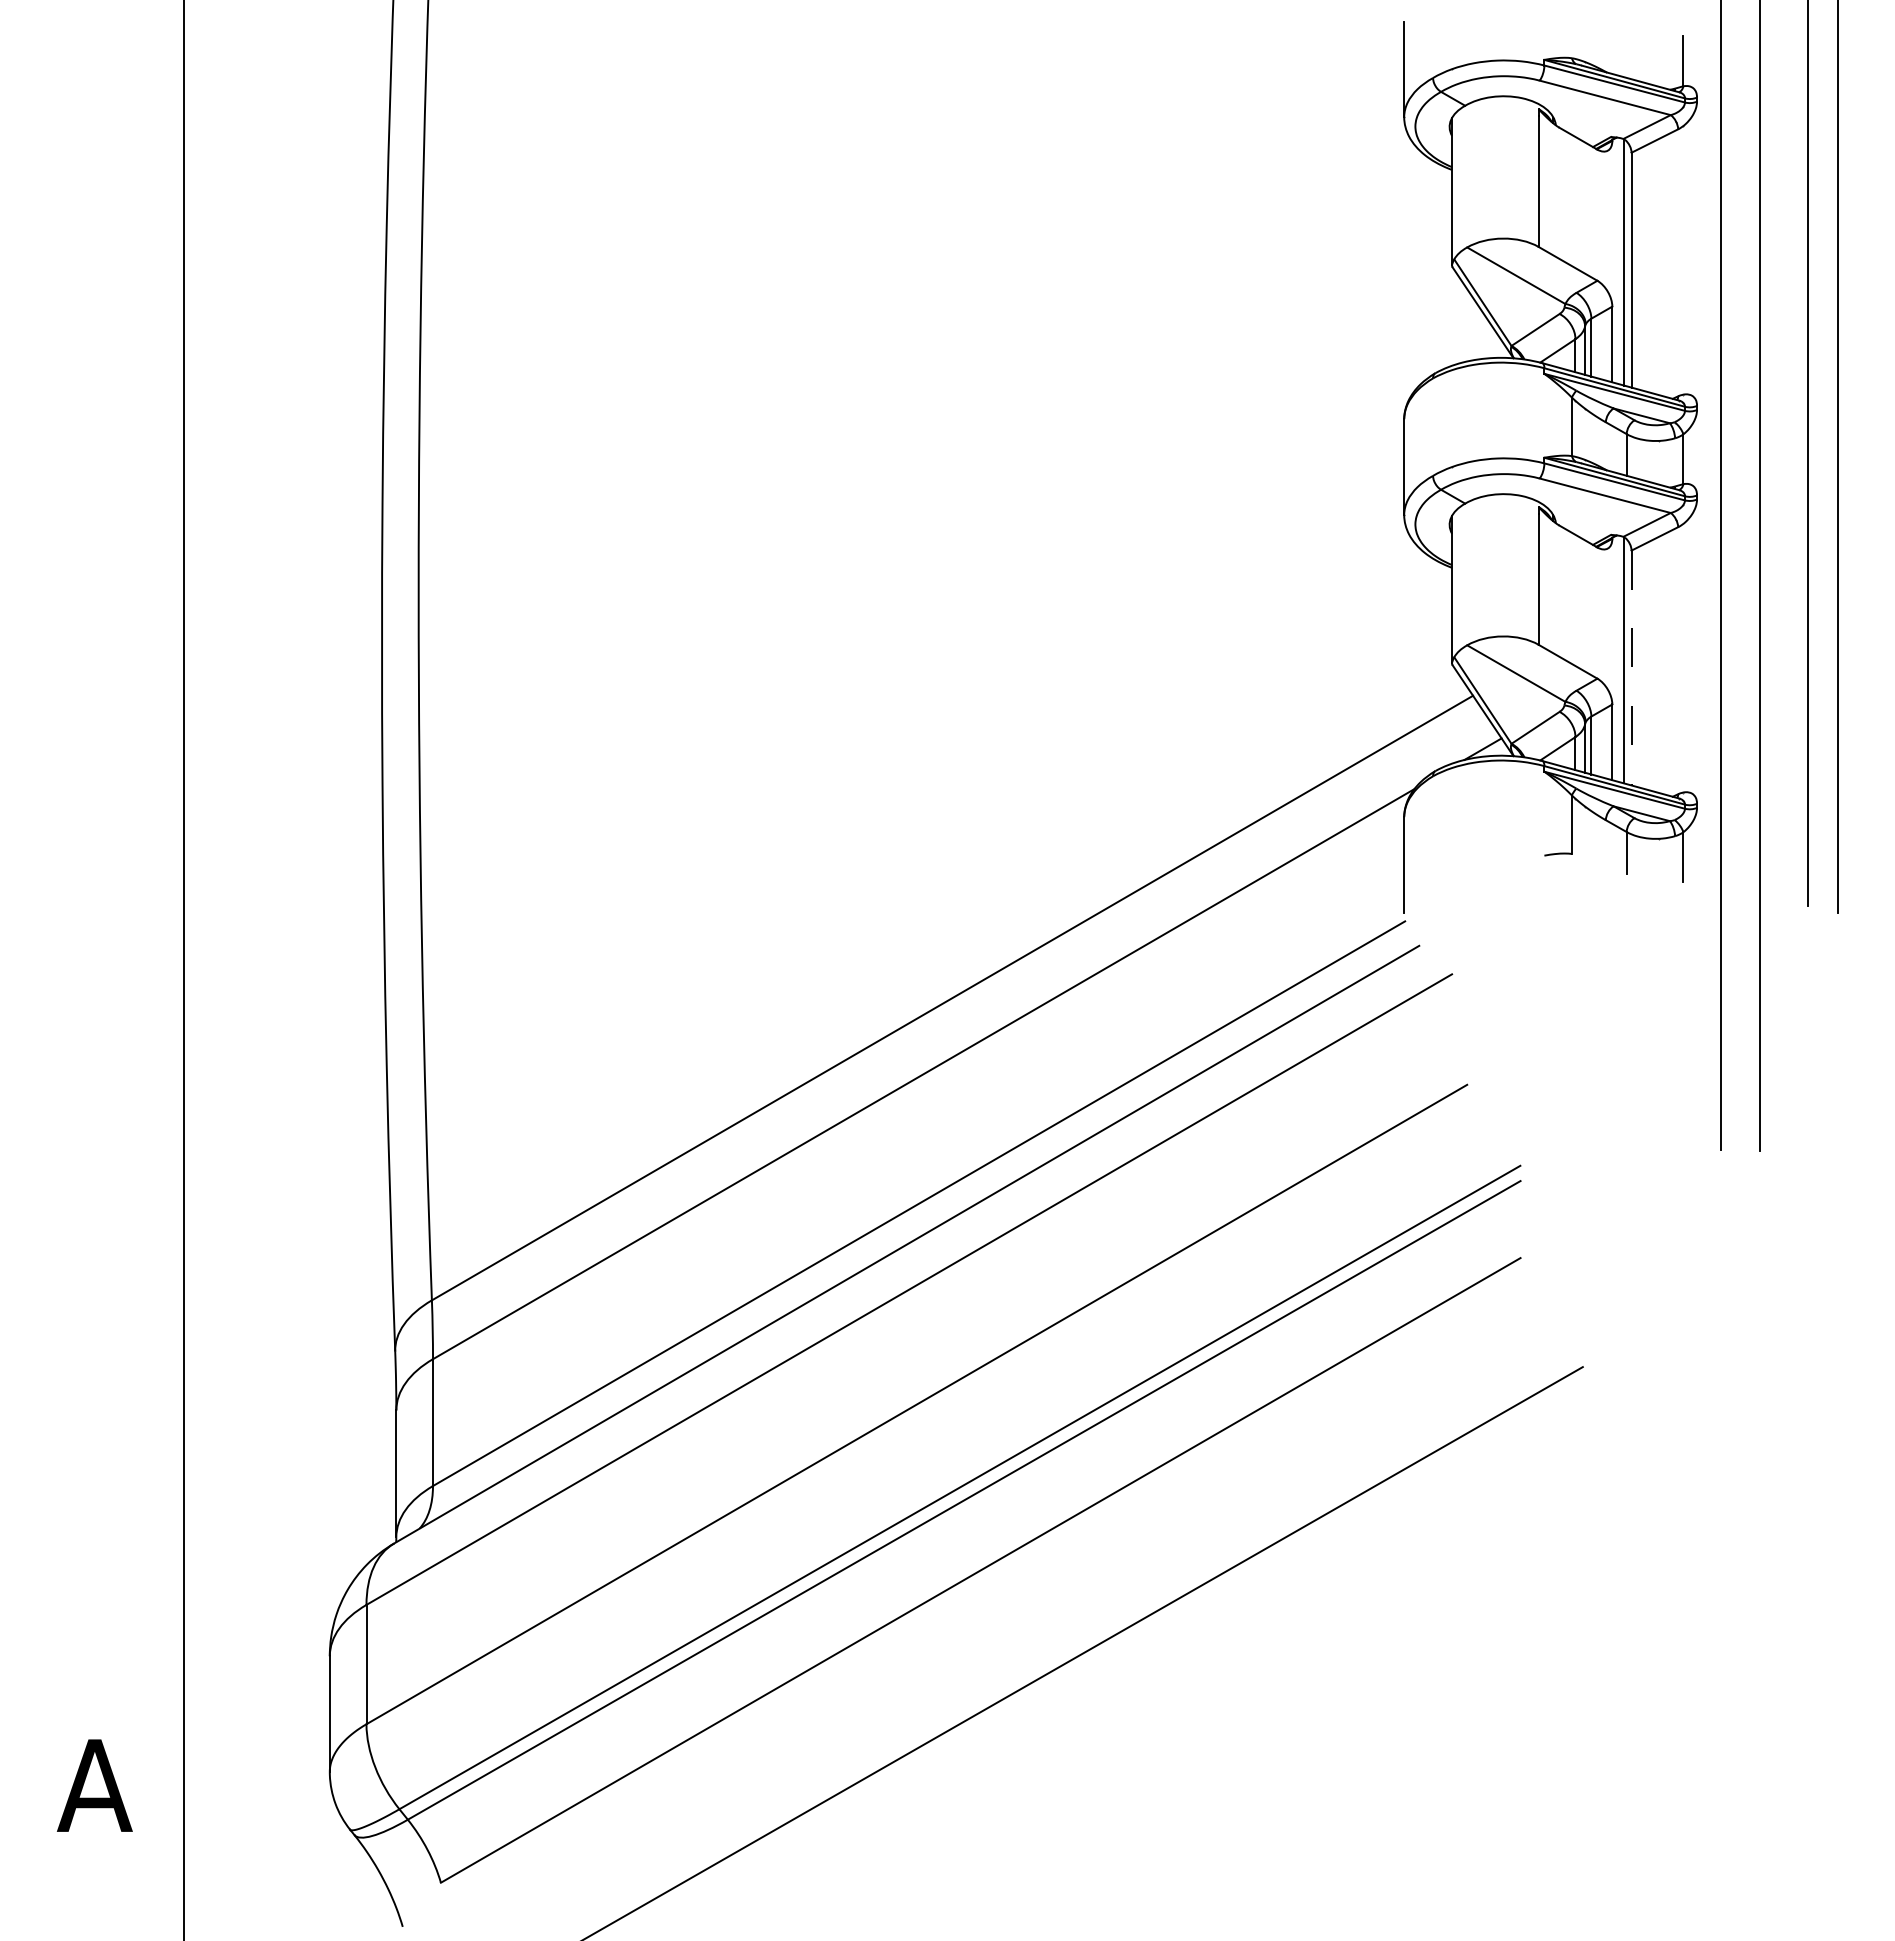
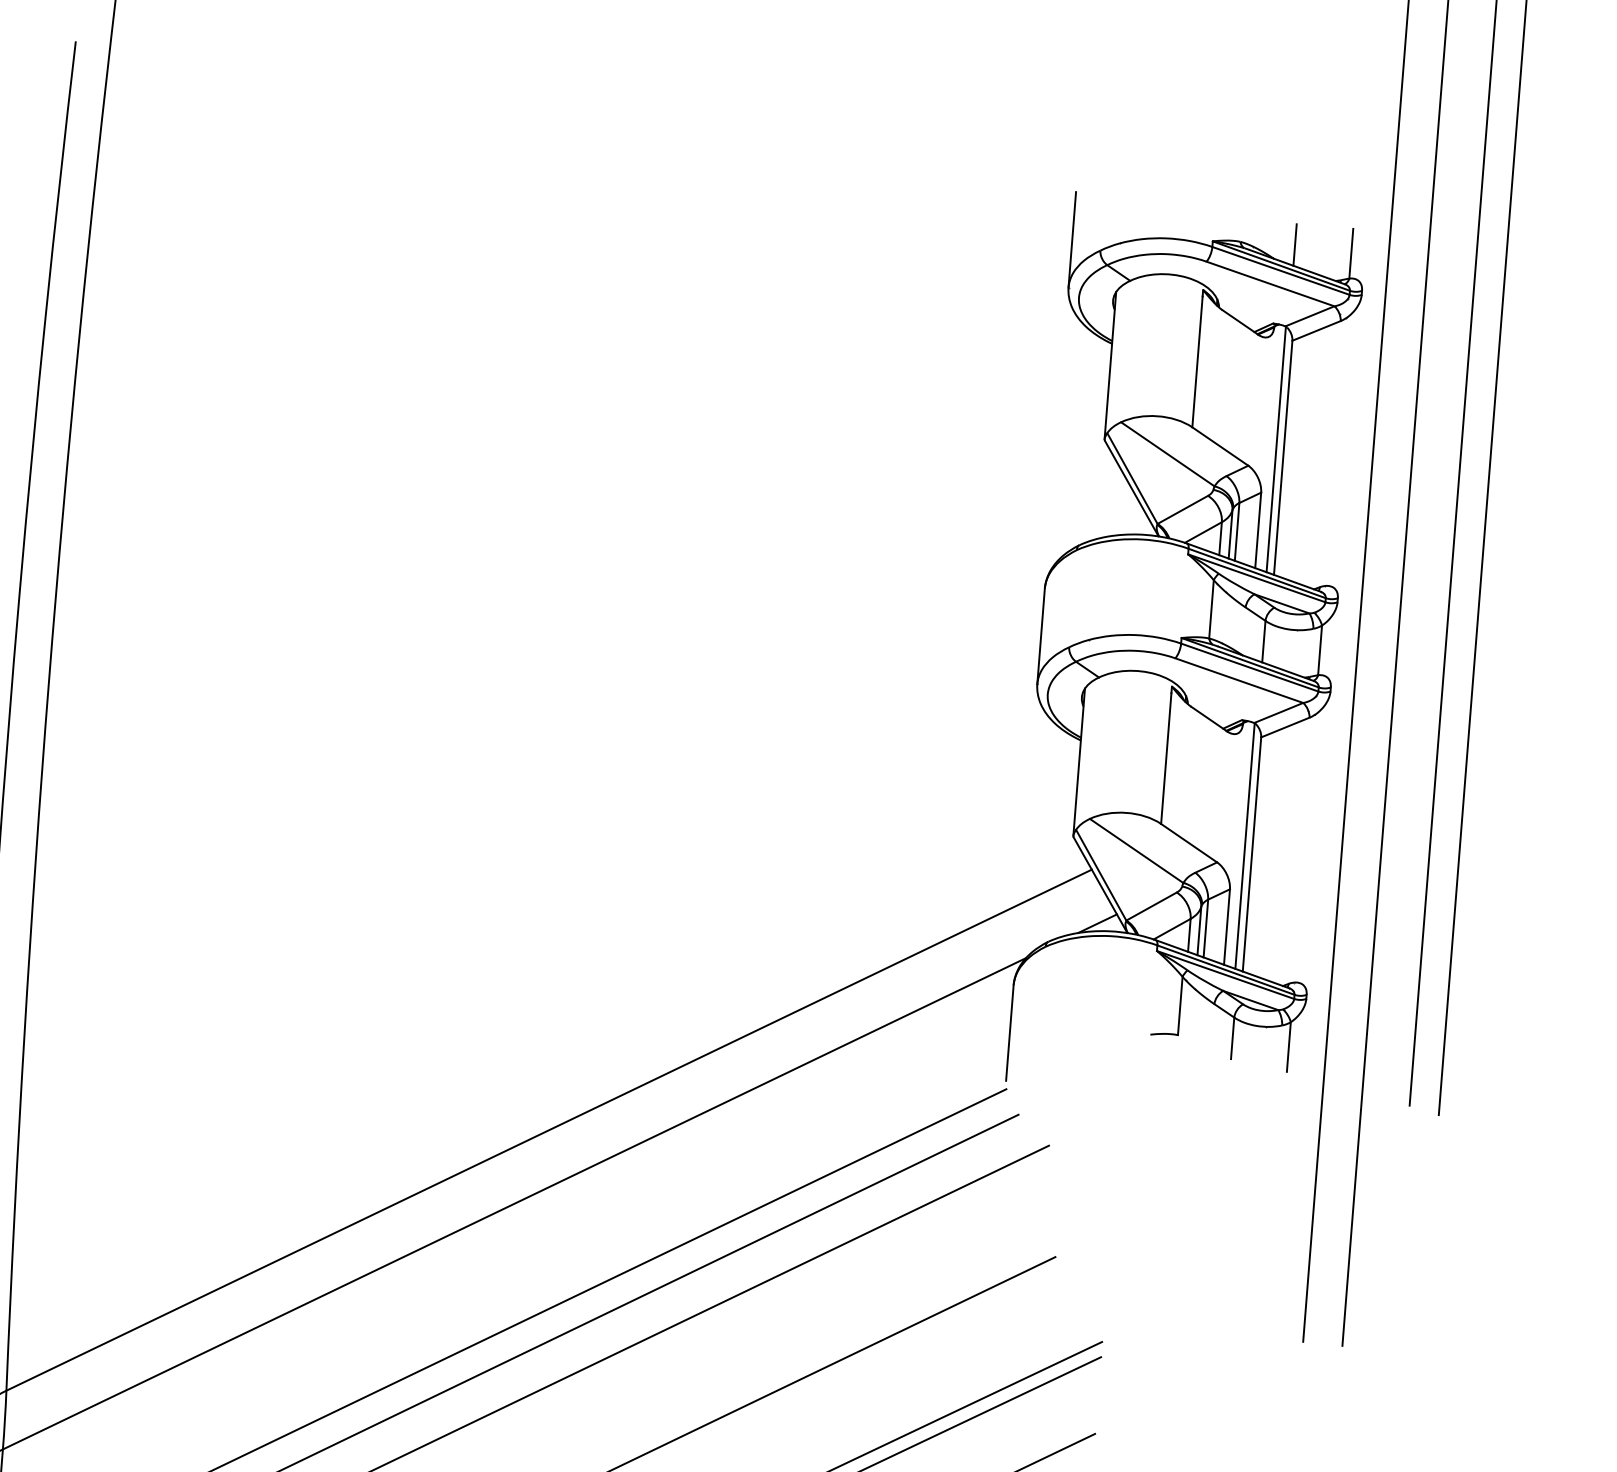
line: (1626, 56) -> (1294, 244), added
line: (1631, 668) -> (1251, 854), dashed -> solid

